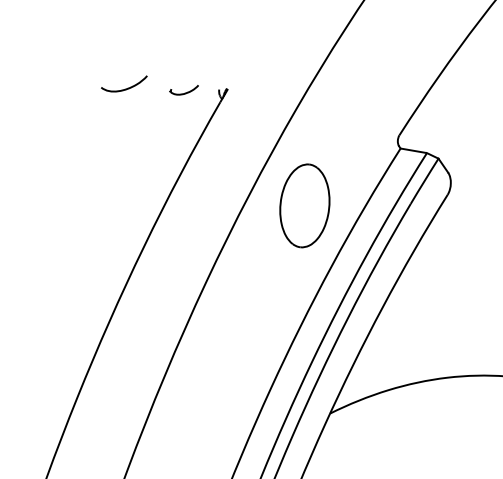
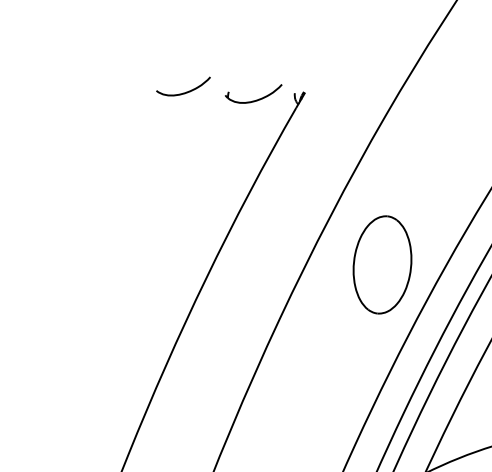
part: (183, 89) -> (252, 93), size x1.67
part: (304, 205) -> (382, 264), moved

